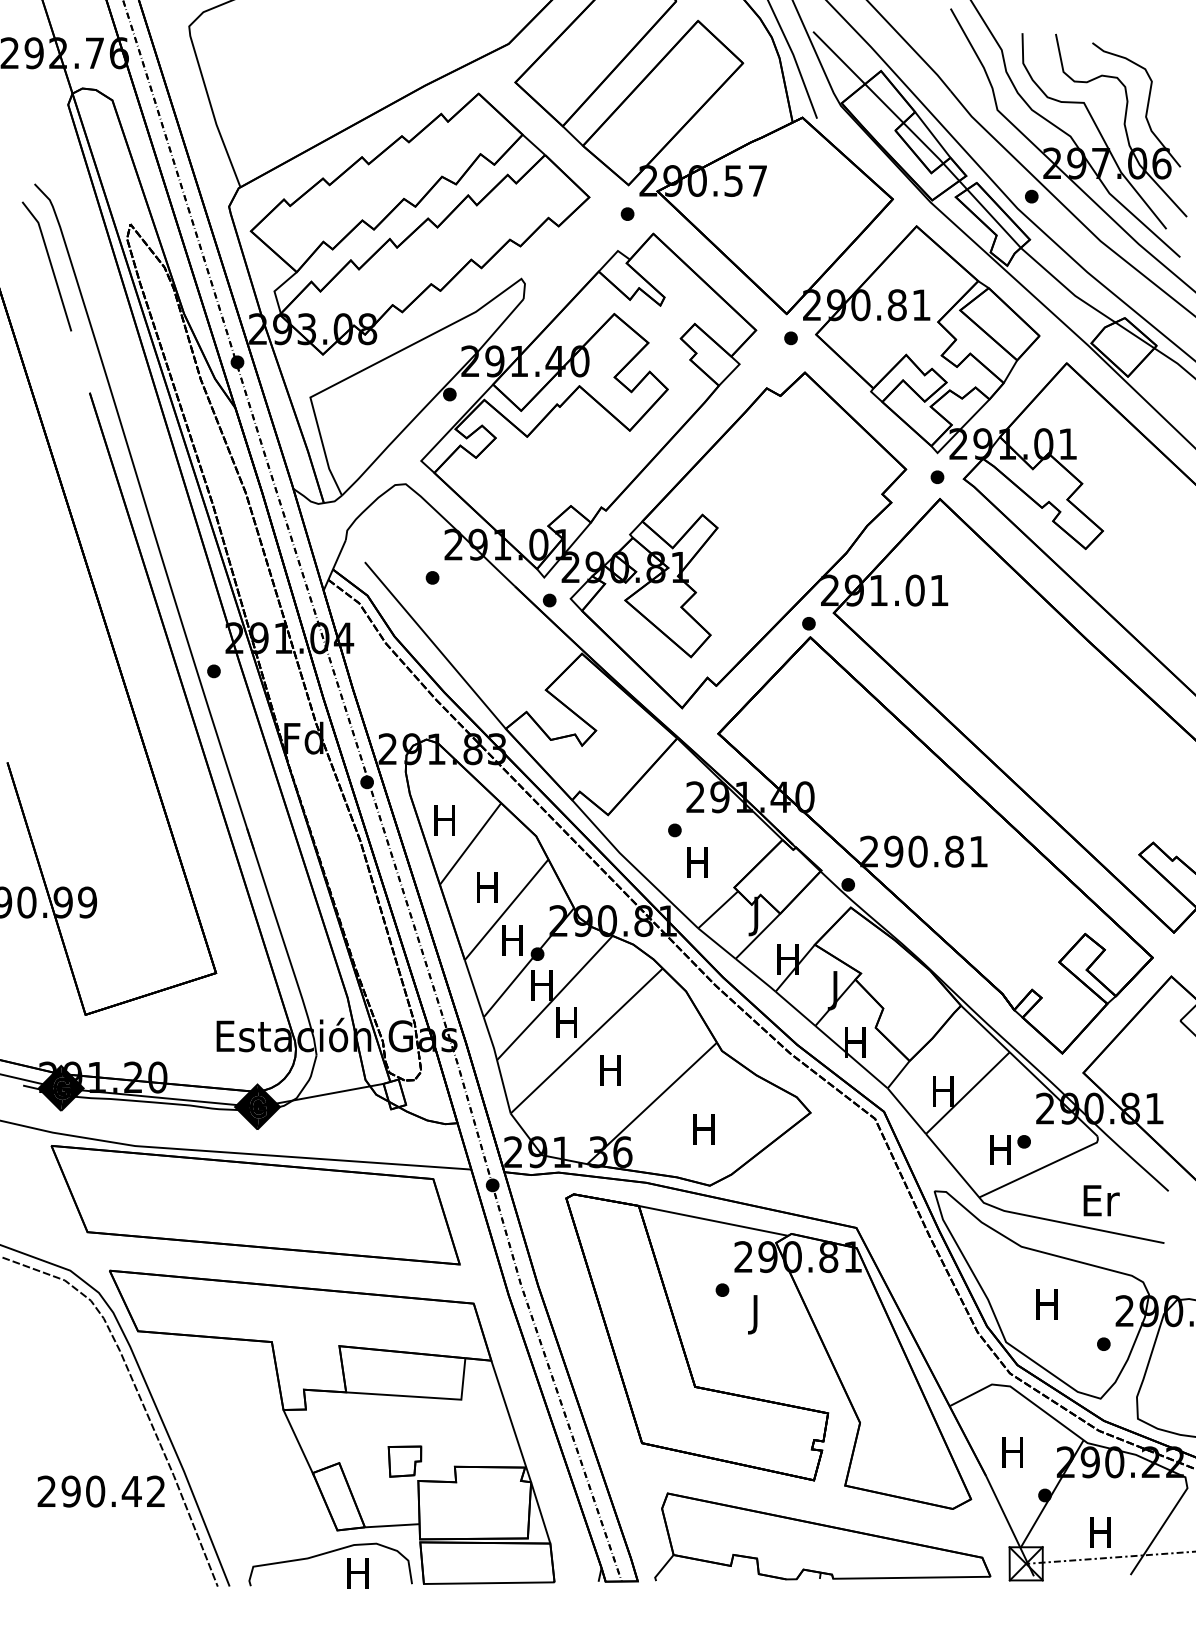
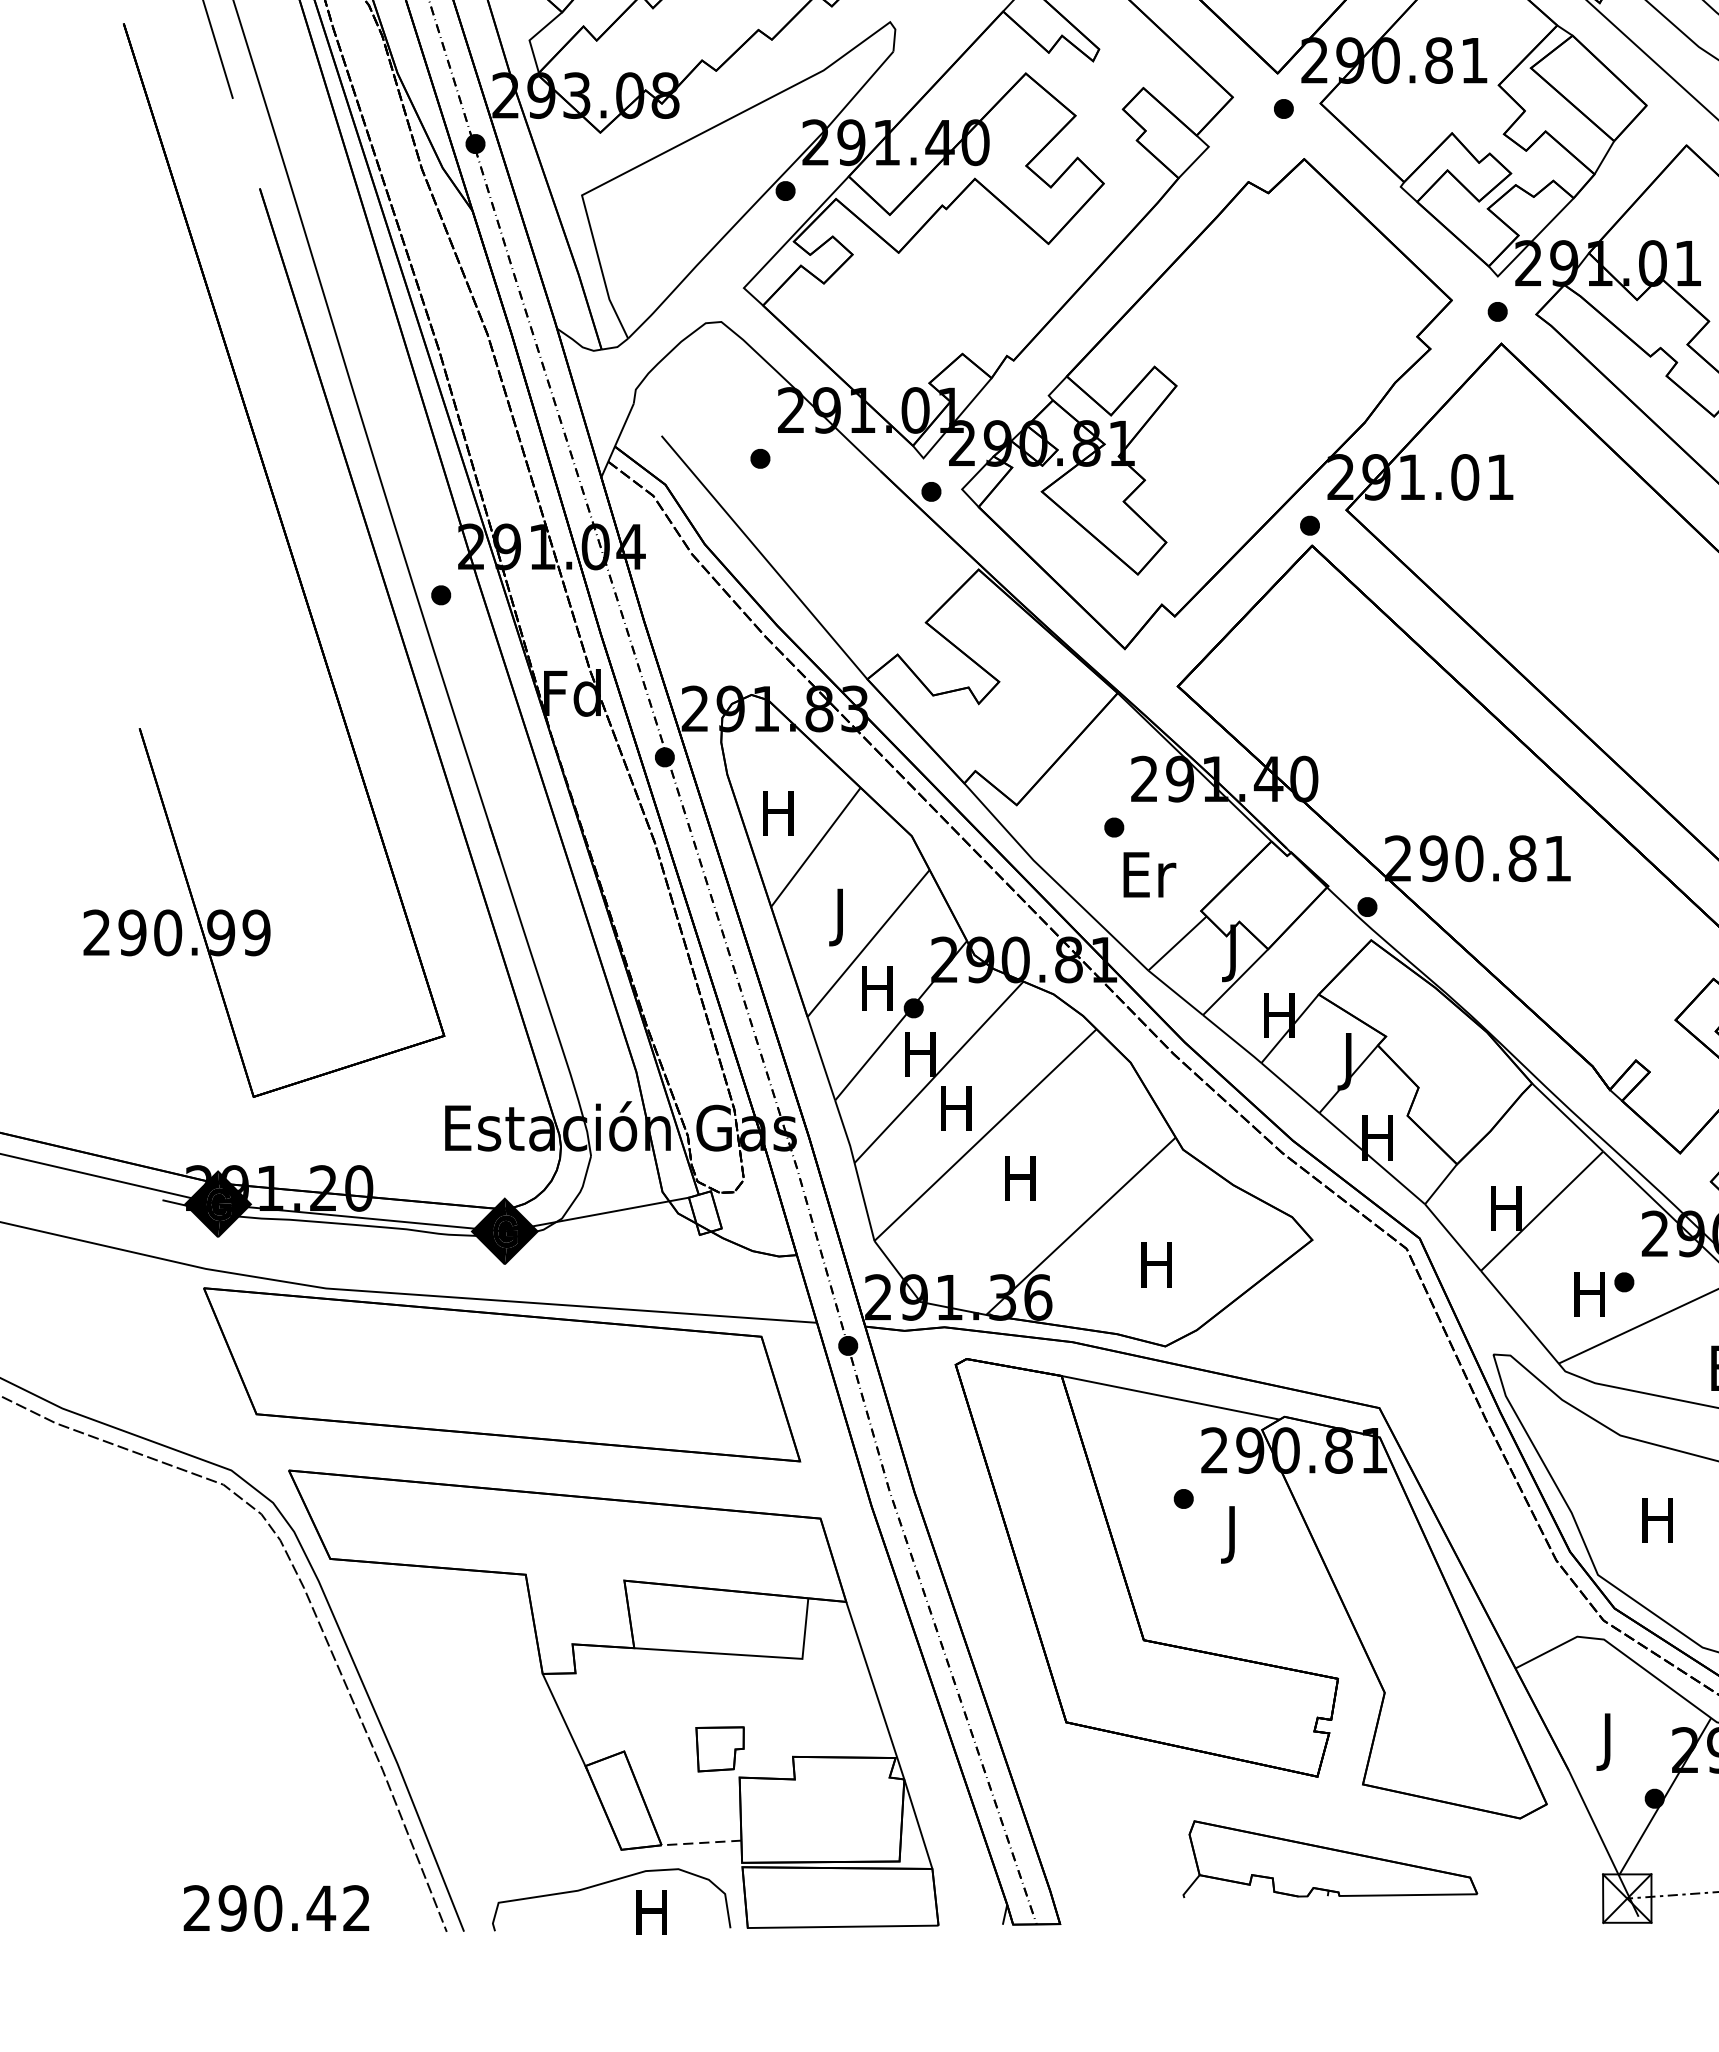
text: (699, 862) -> (1150, 874), H -> Er
text: (487, 891) -> (840, 916), H -> J
text: (1012, 1456) -> (1607, 1741), H -> J
text: (100, 1491) -> (275, 1908), moved
line: (391, 1525) -> (700, 1842), solid -> dashed
part: (822, 1536) -> (1329, 1858), size x0.6

